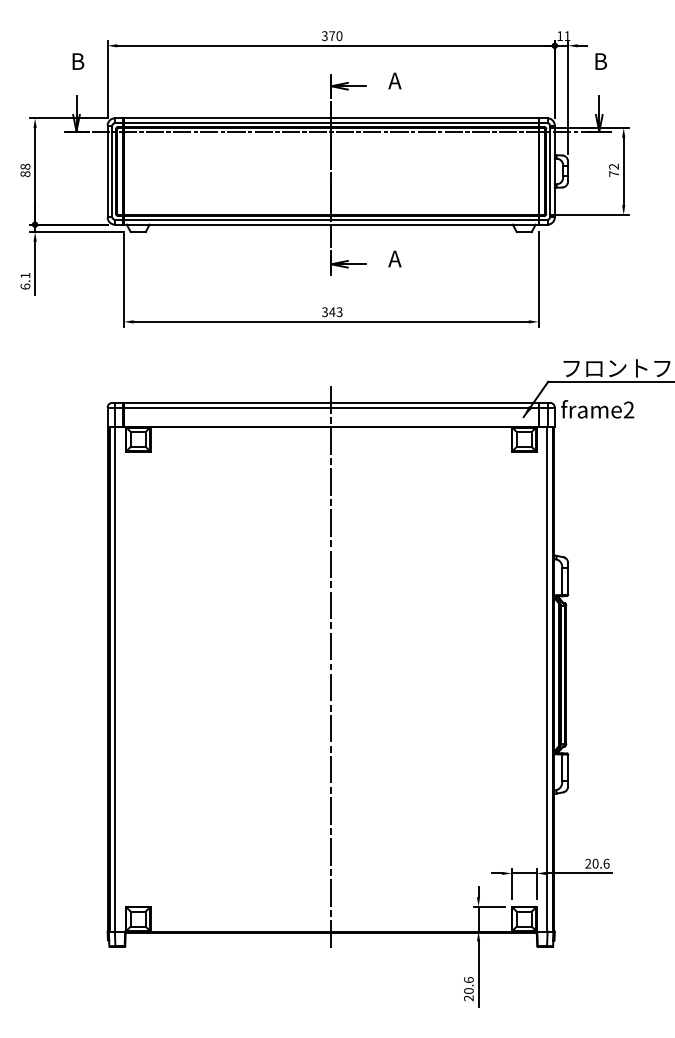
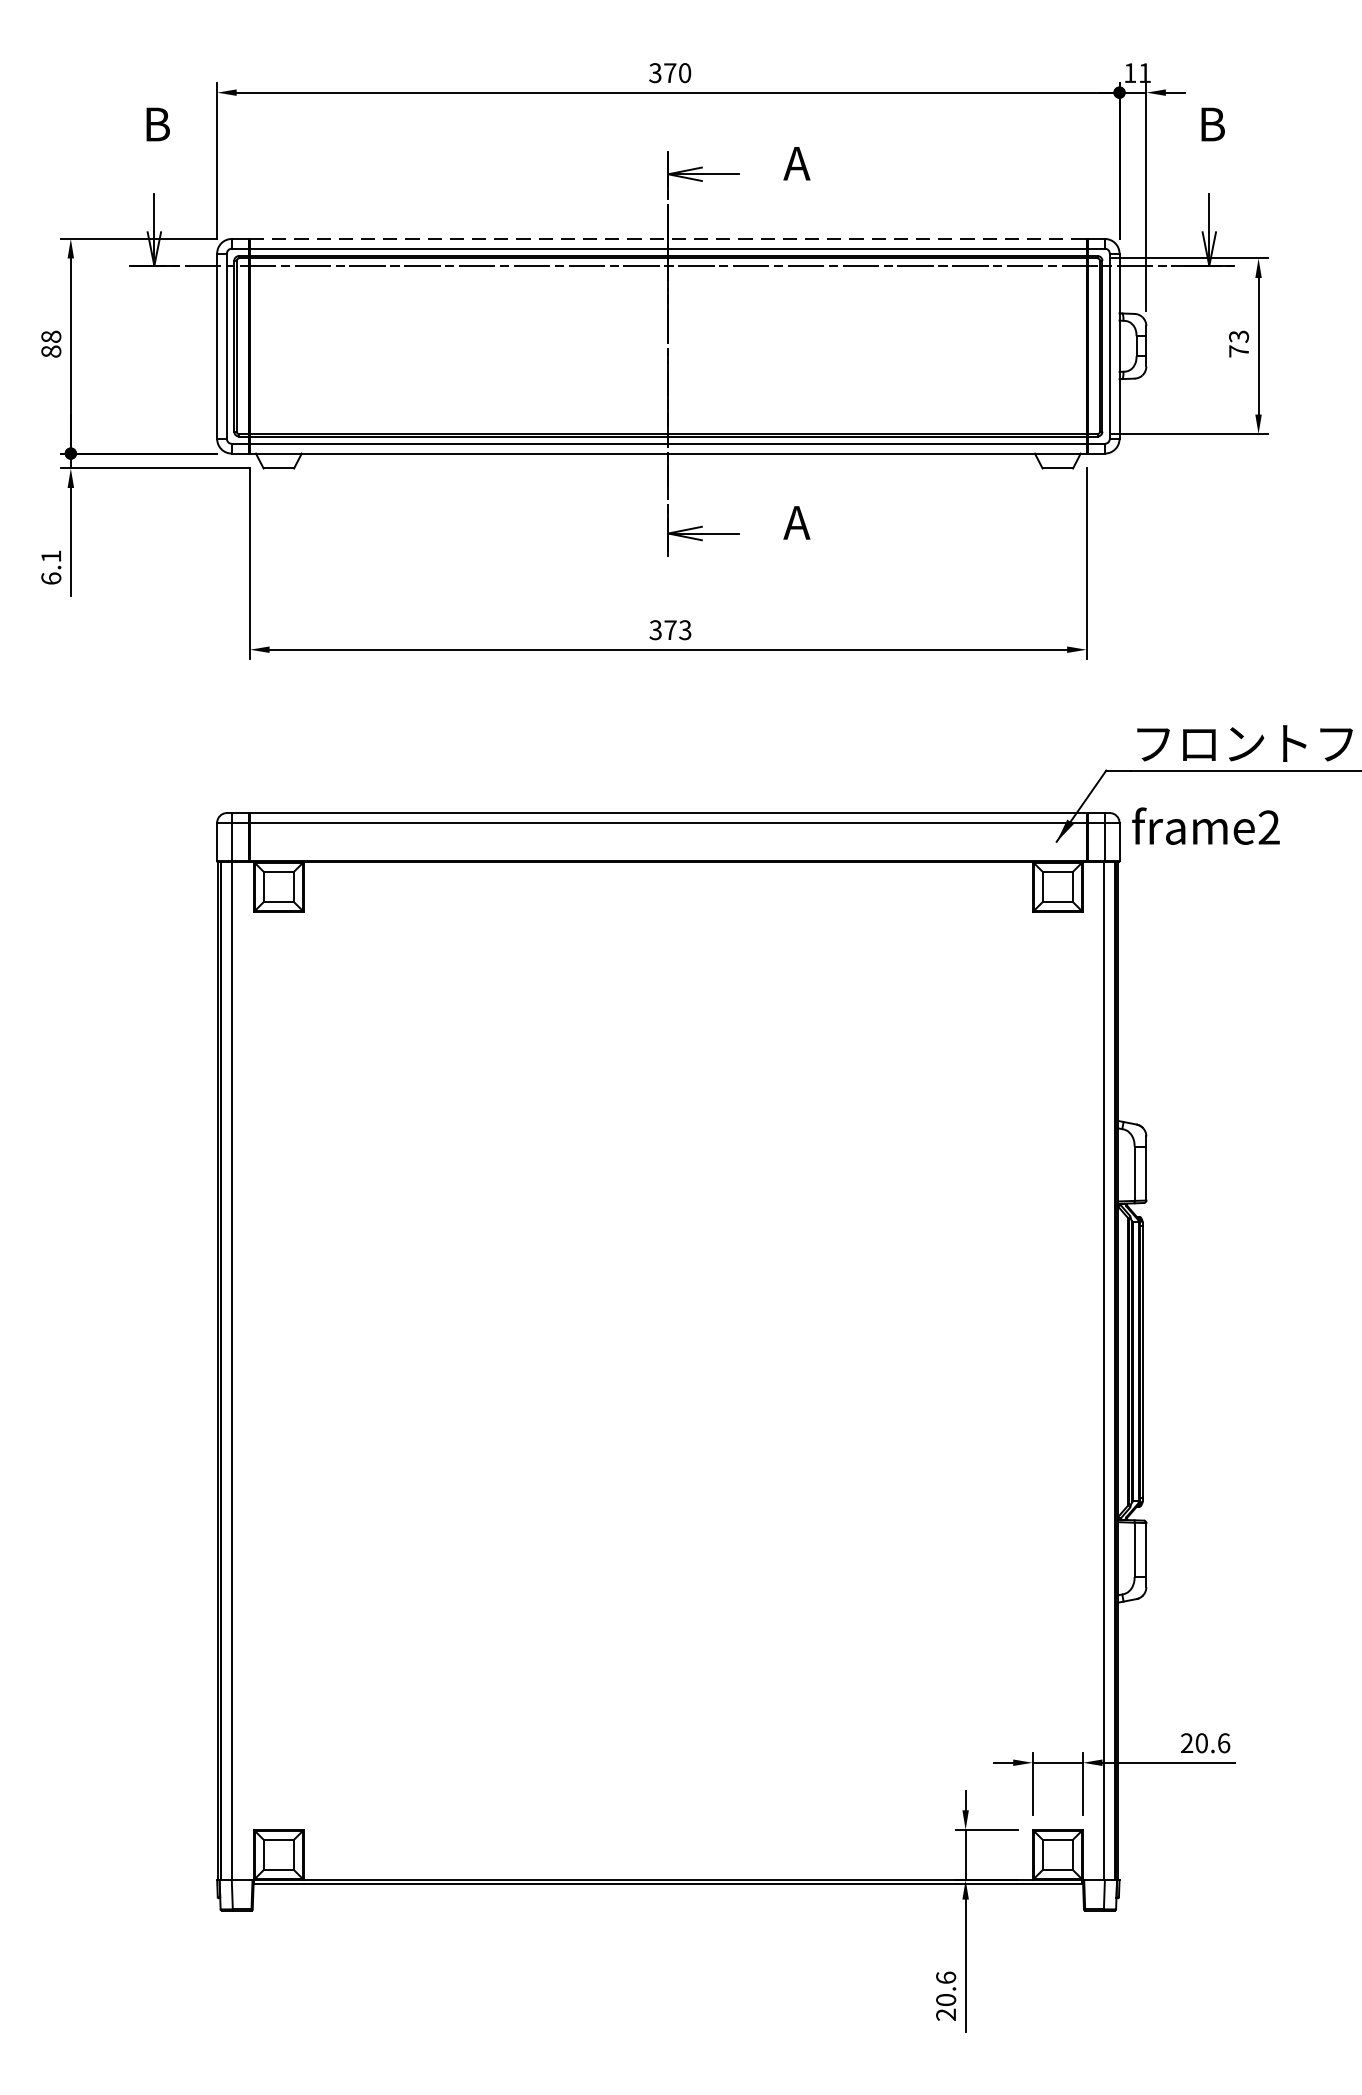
line: (331, 118) -> (668, 239), solid -> dashed
text: (614, 166) -> (1239, 336), 72 -> 73
text: (332, 311) -> (670, 628), 343 -> 373
line: (331, 668) -> (668, 1349), removed

